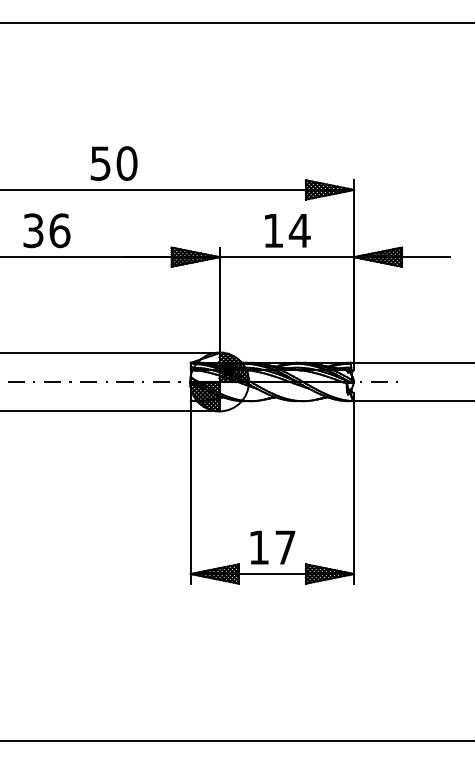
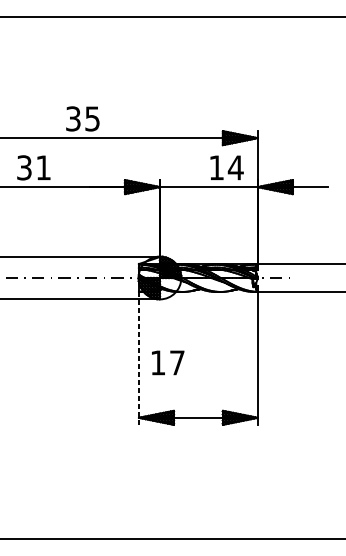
text: (114, 163) -> (83, 118), 50 -> 35
text: (59, 230) -> (43, 167), 36 -> 31
text: (287, 230) -> (226, 167), moved
line: (190, 492) -> (138, 358), solid -> dashed
text: (272, 547) -> (167, 362), moved

